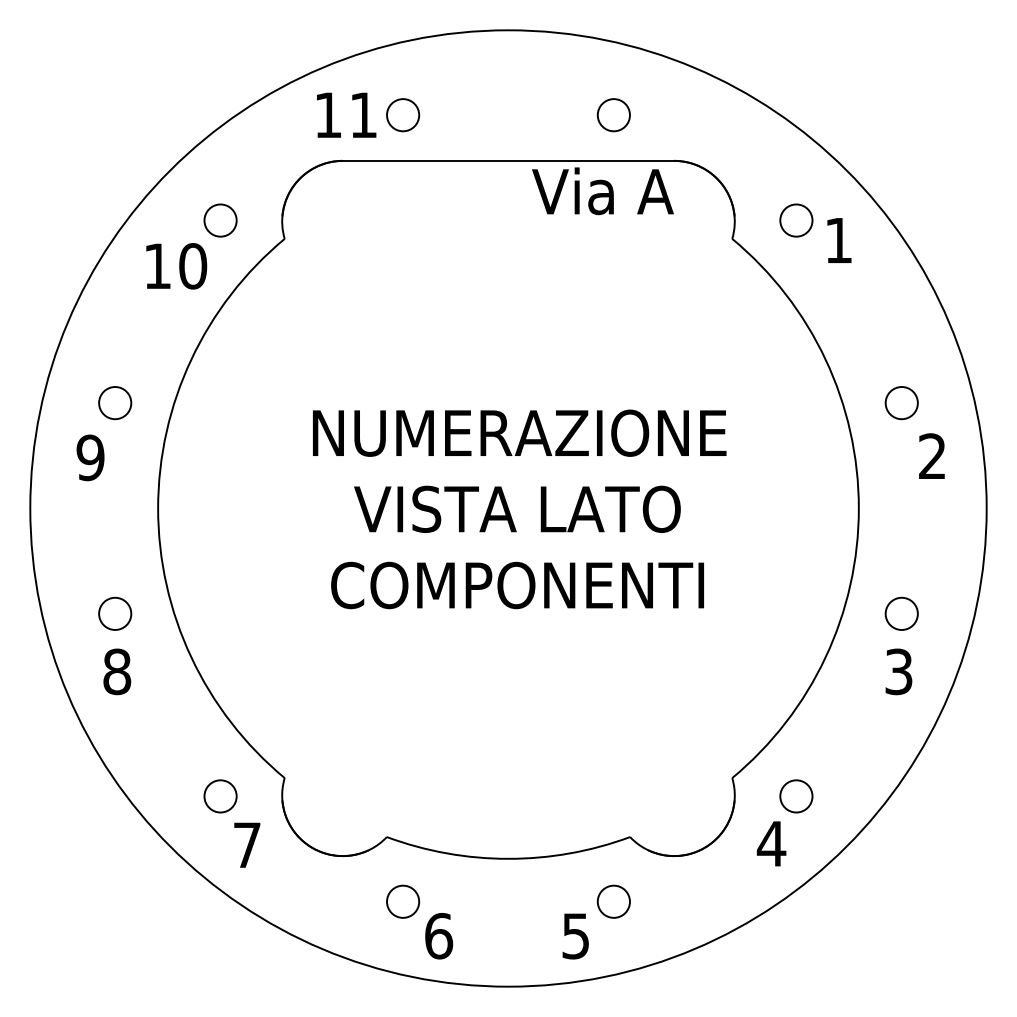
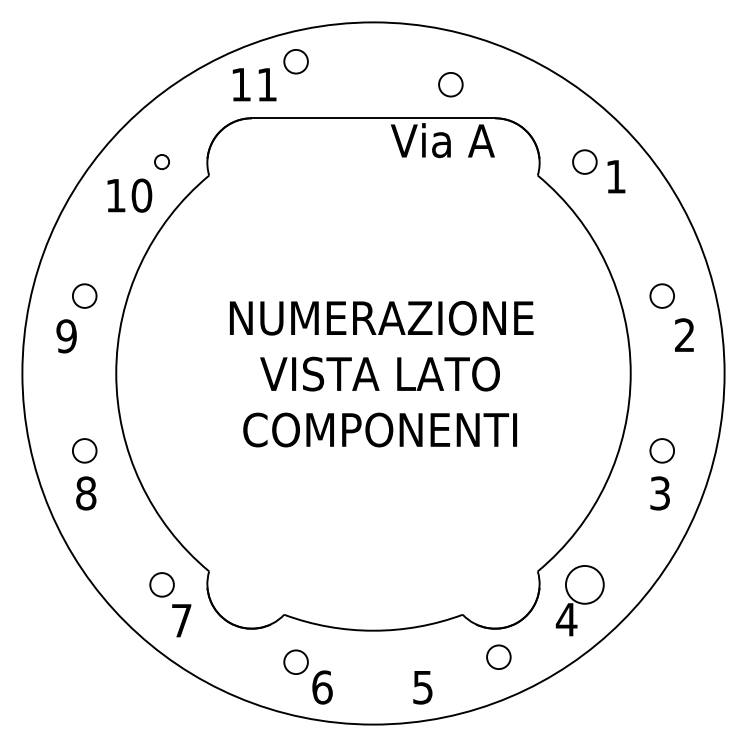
circle: (402, 114) -> (295, 61), moved
circle: (219, 219) -> (161, 161), size x0.6
circle: (795, 795) -> (584, 584), size x1.6
circle: (613, 900) -> (498, 656), moved

